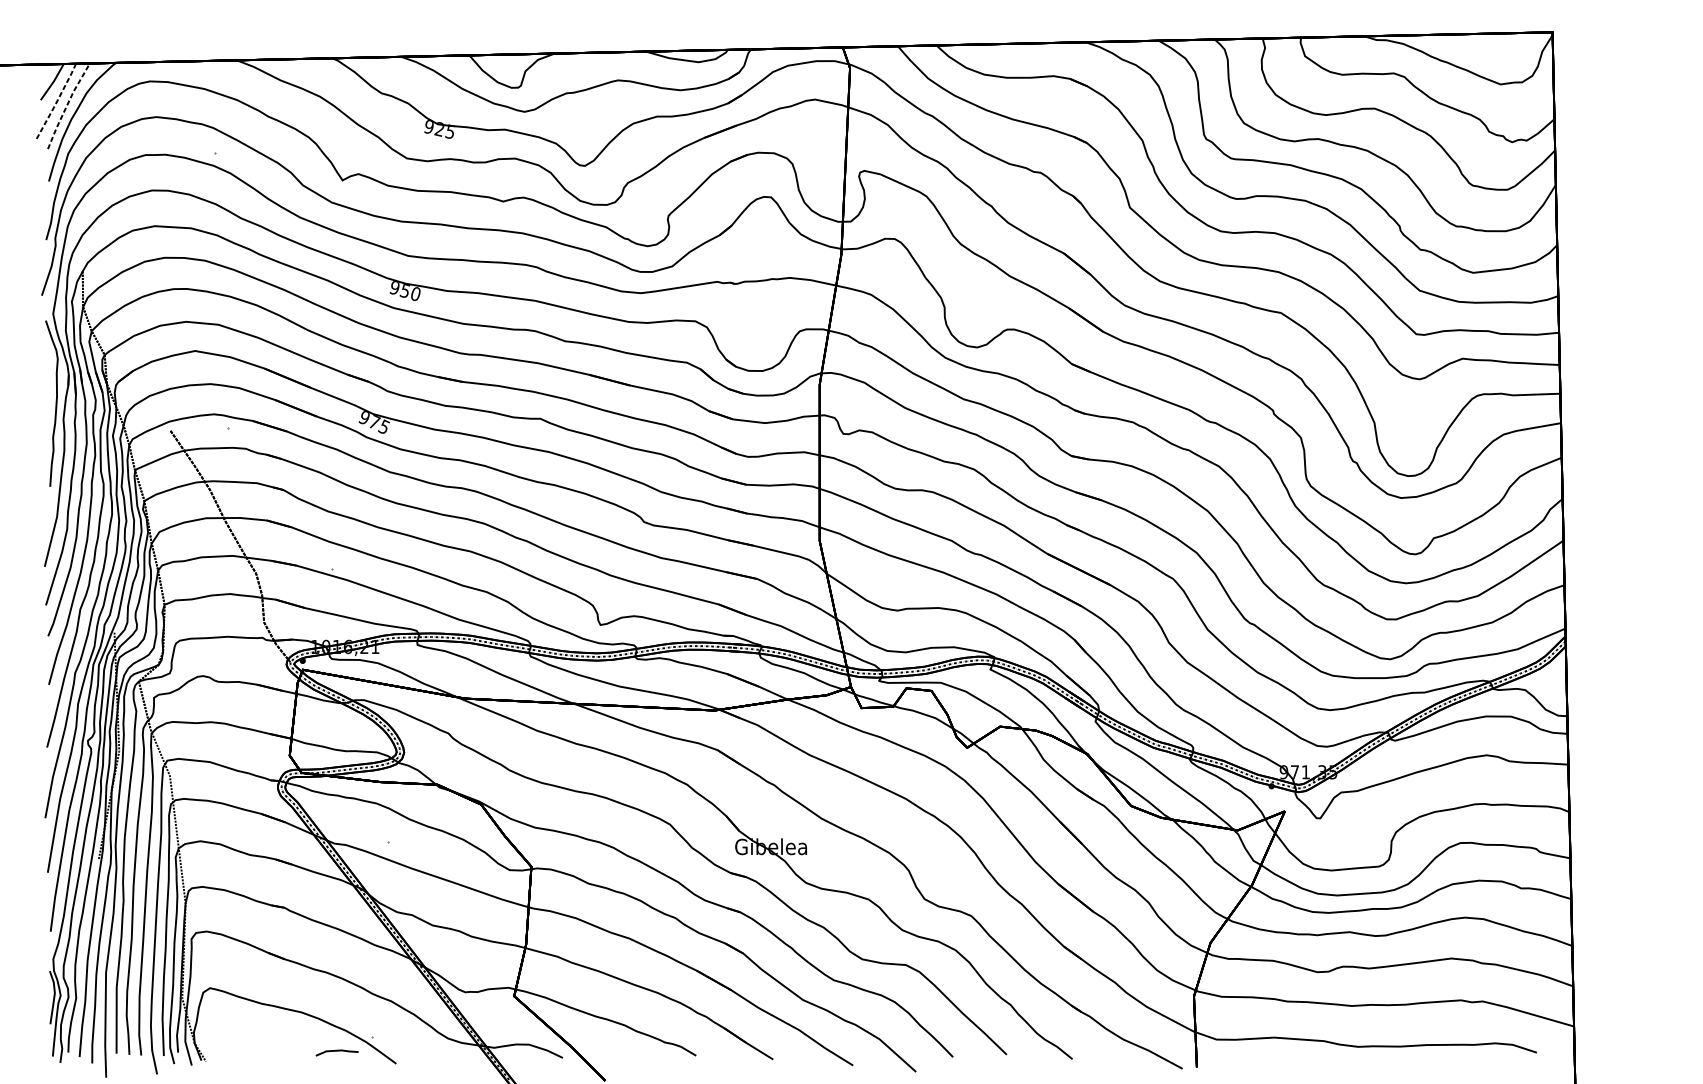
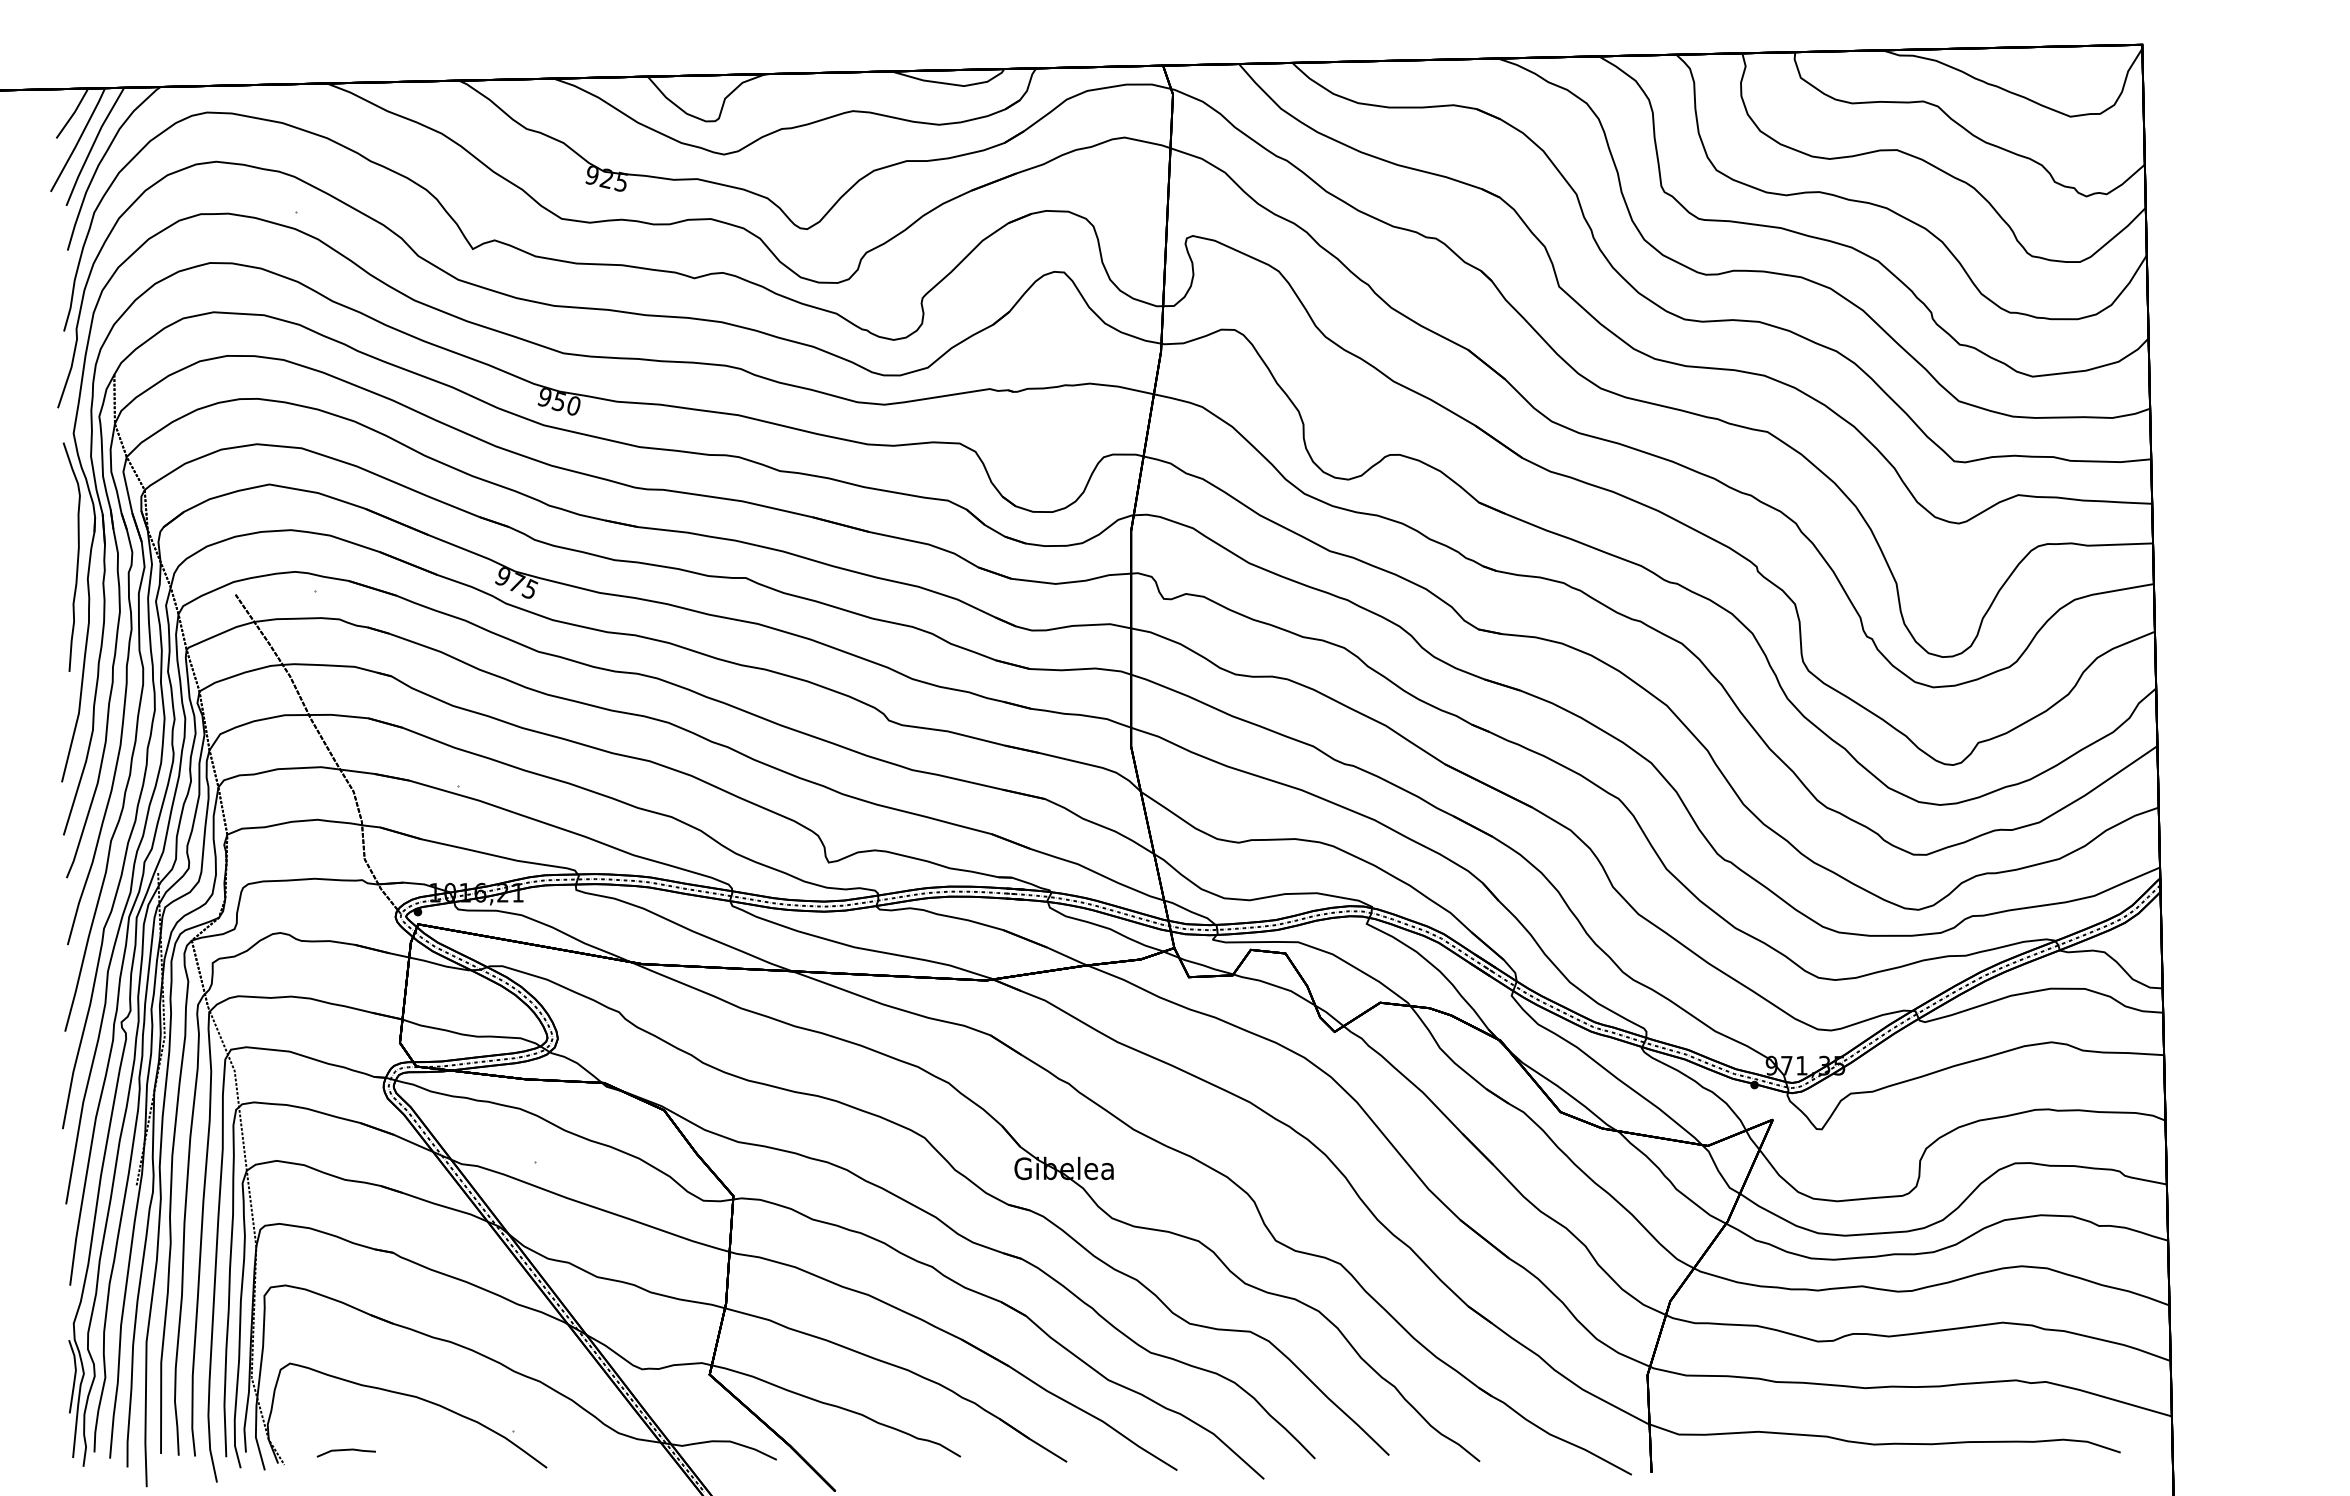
line: (57, 101) -> (79, 140), dashed -> solid
line: (66, 105) -> (92, 145), dashed -> solid
line: (336, 1051) -> (345, 1450), moved

